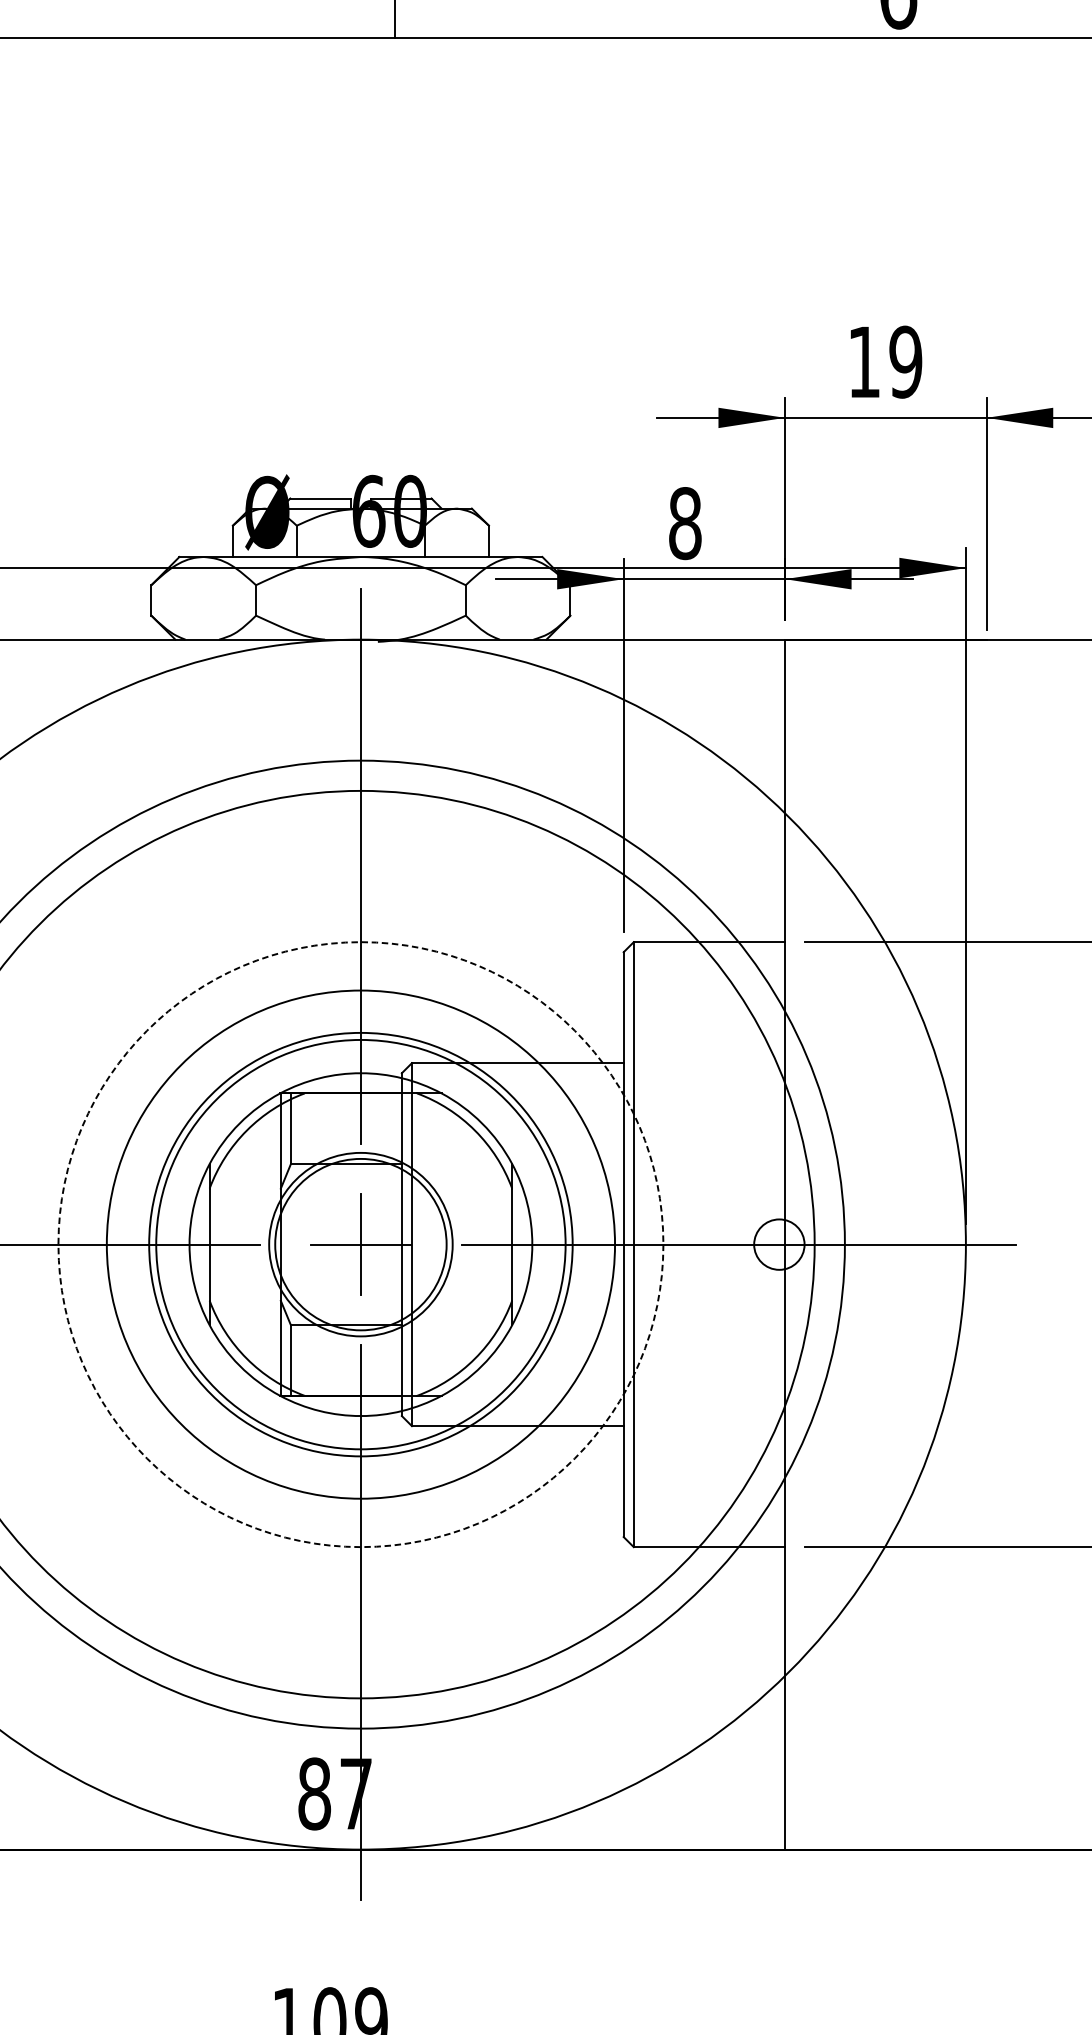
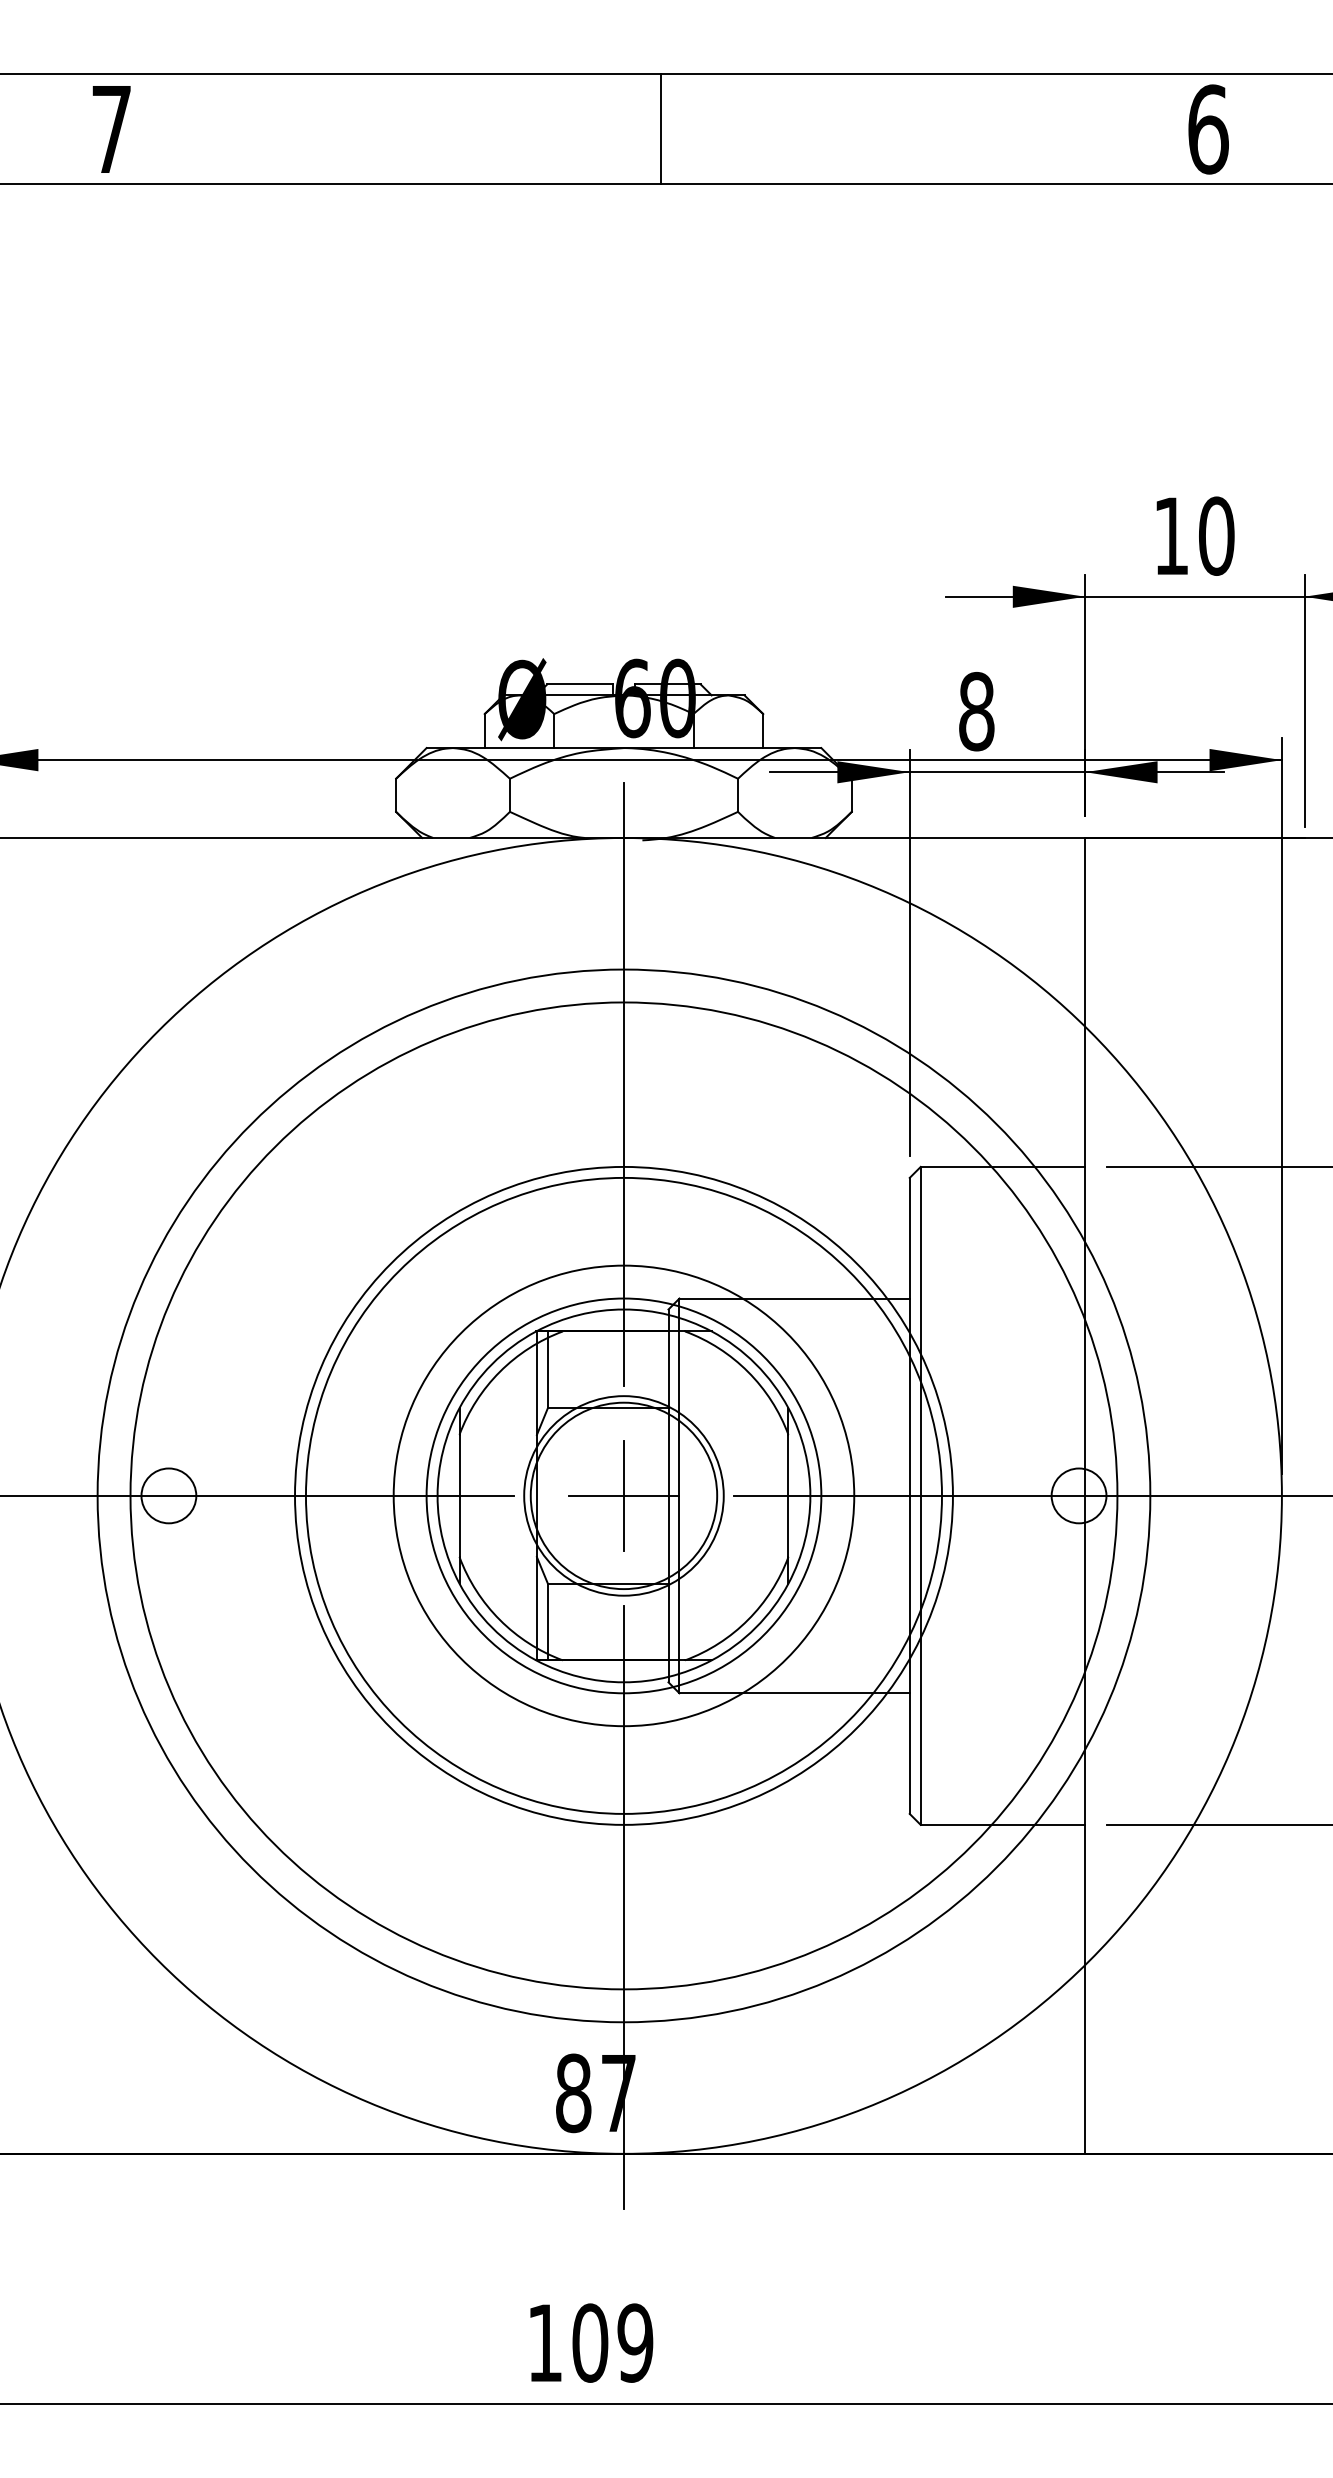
text: (905, 361) -> (1216, 535), 19 -> 10
circle: (360, 1244) -> (623, 1495), dashed -> solid
circle: (360, 1244) -> (623, 1495), size x0.71
circle: (360, 1244) -> (623, 1495), size x1.43

